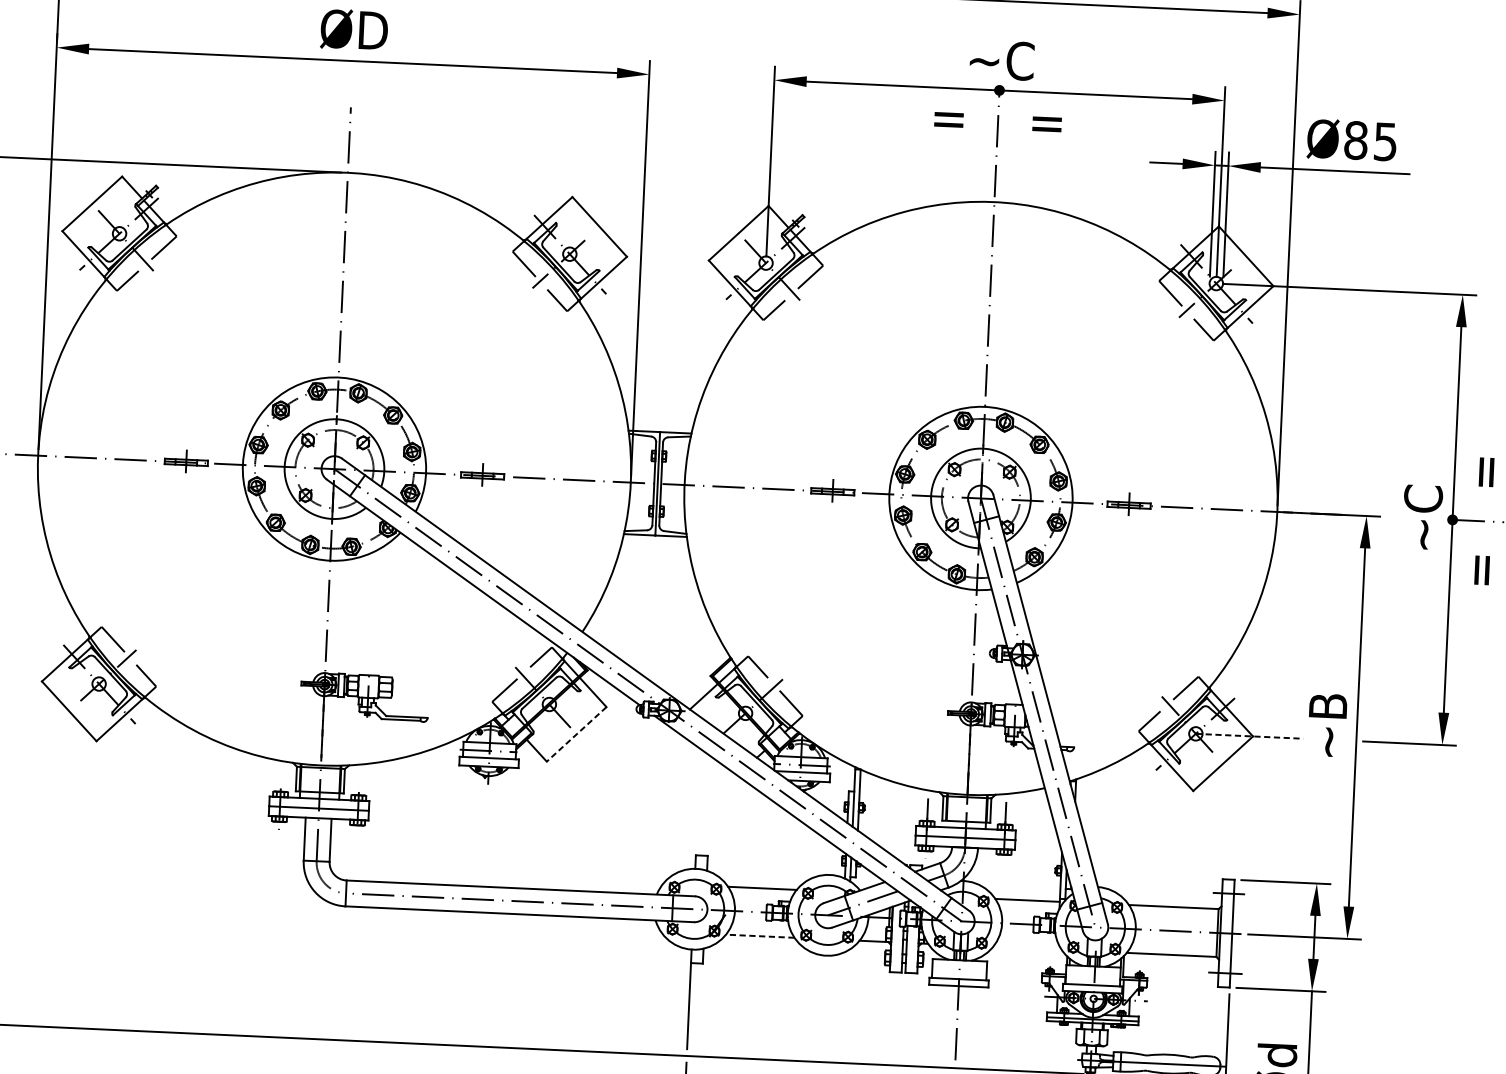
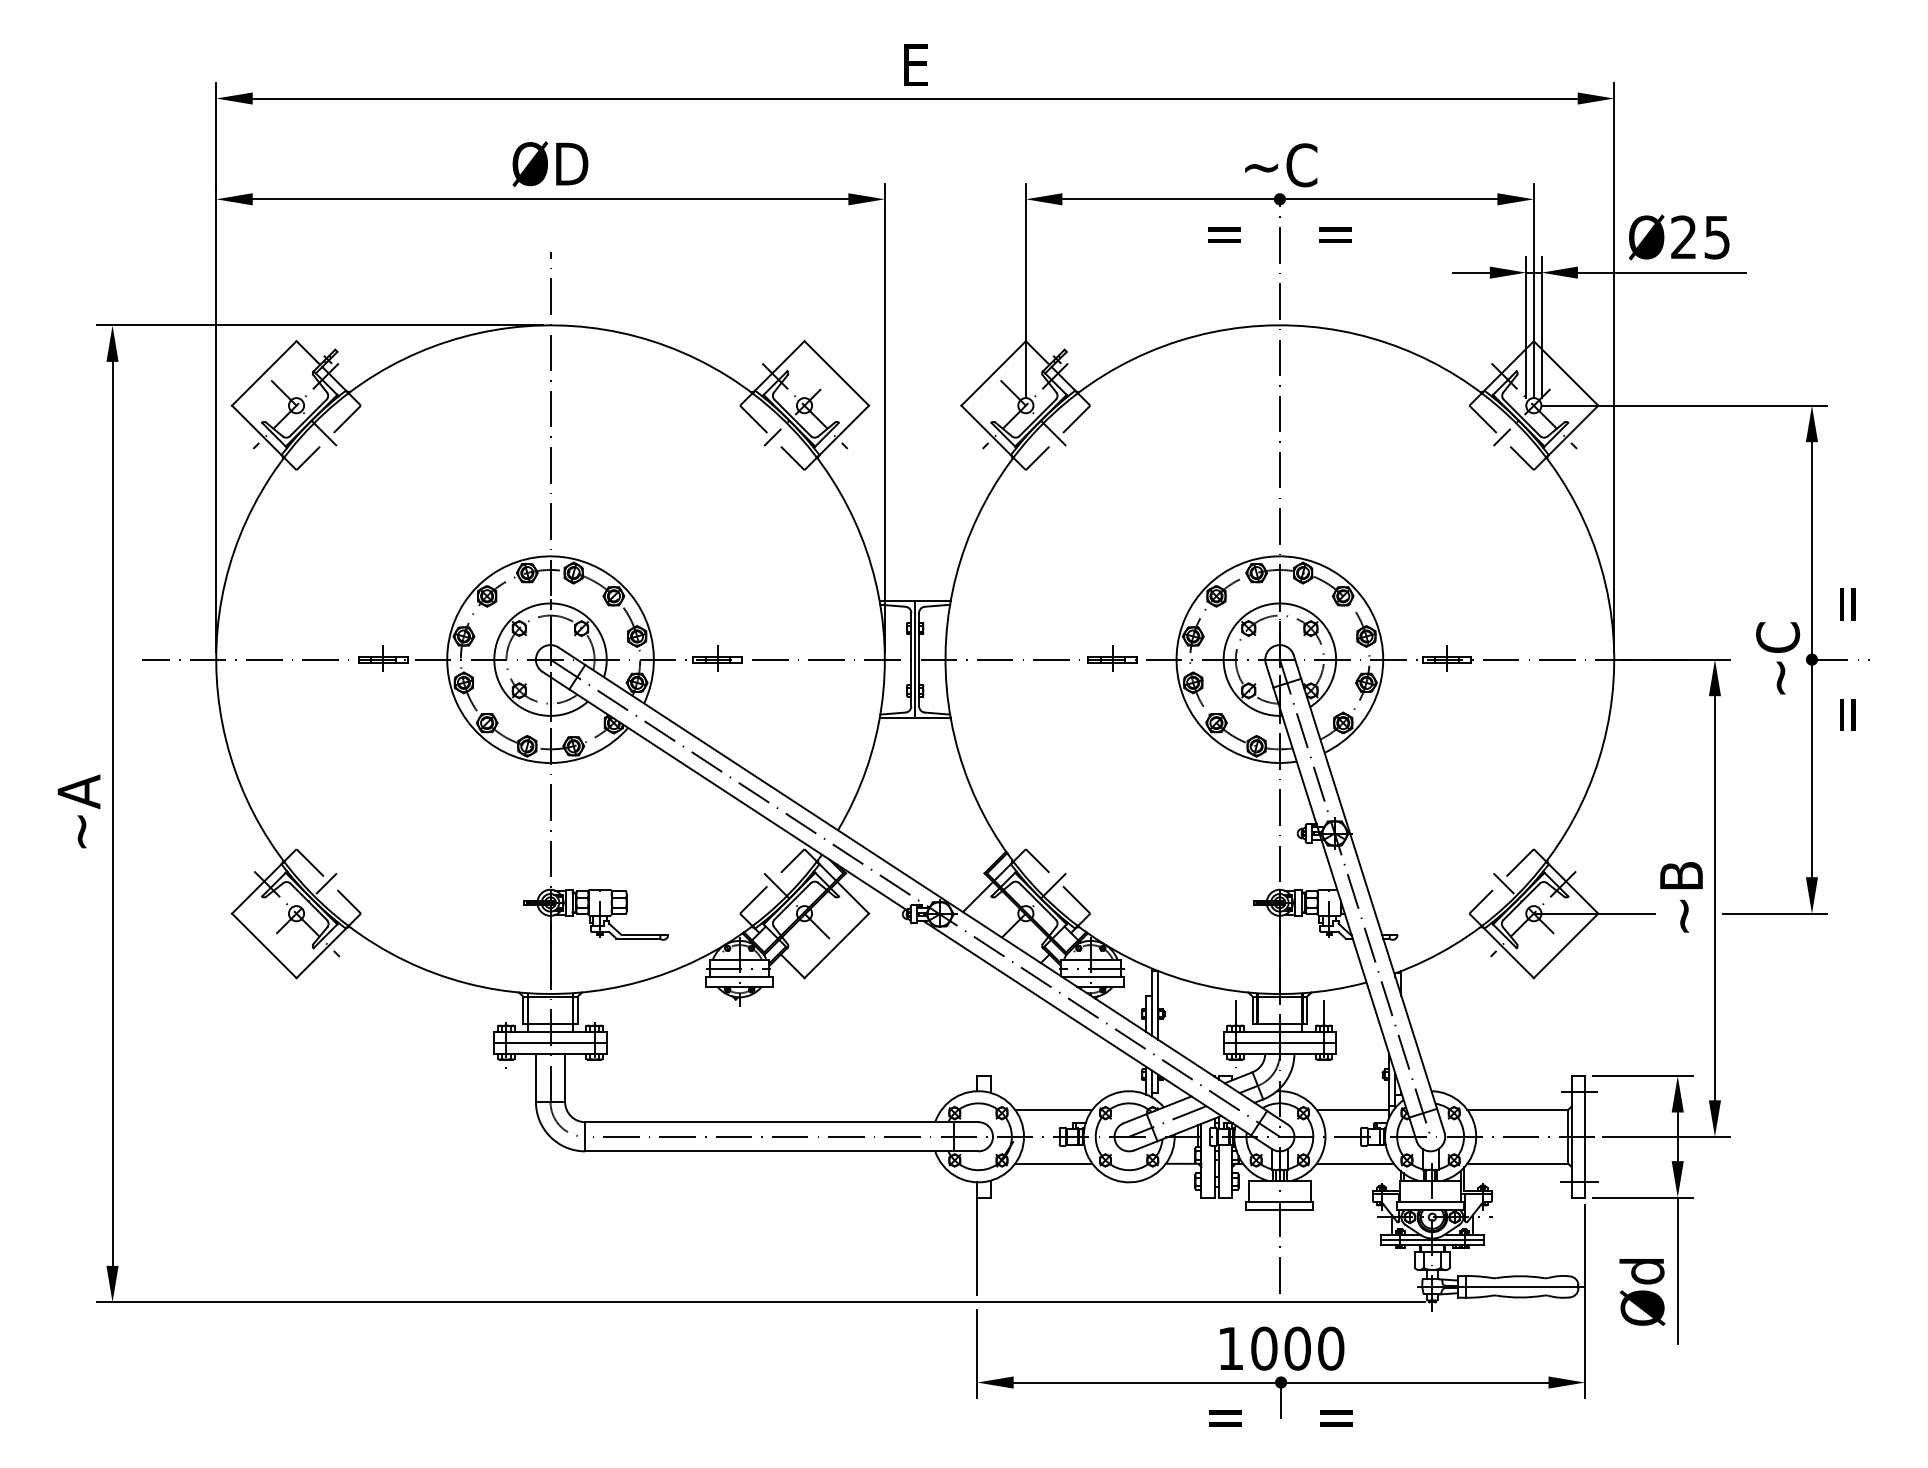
text: (1356, 140) -> (1684, 237), Ø85 -> Ø25
line: (576, 734) -> (836, 945), dashed -> solid
line: (1249, 736) -> (1594, 913), dashed -> solid
line: (760, 935) -> (1053, 1163), dashed -> solid
line: (1026, 948) -> (1354, 1163), added

